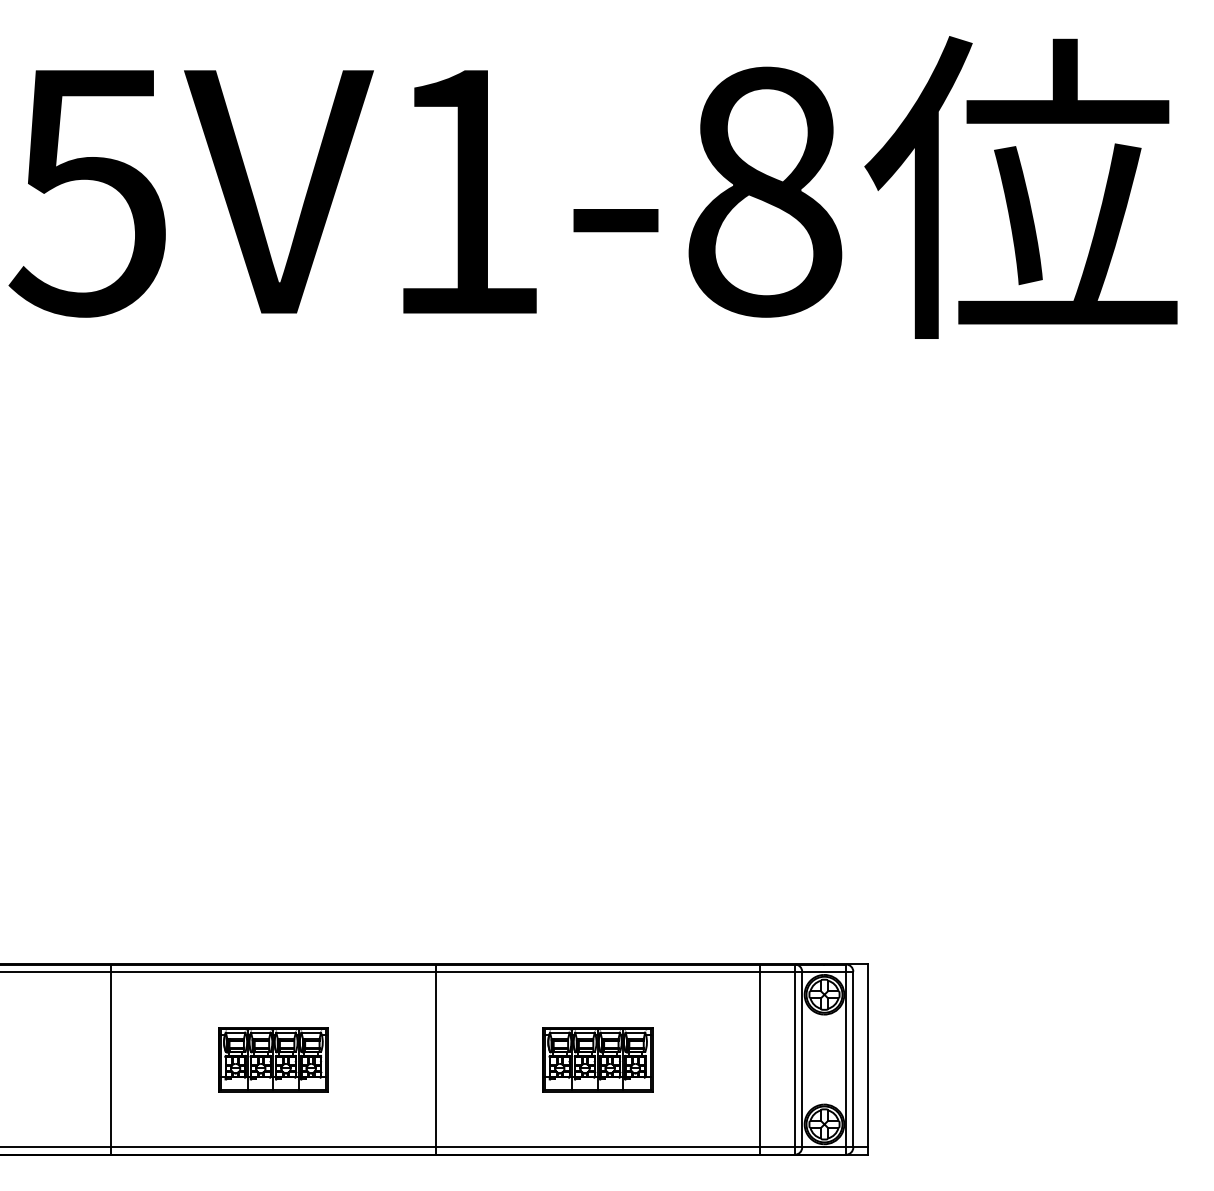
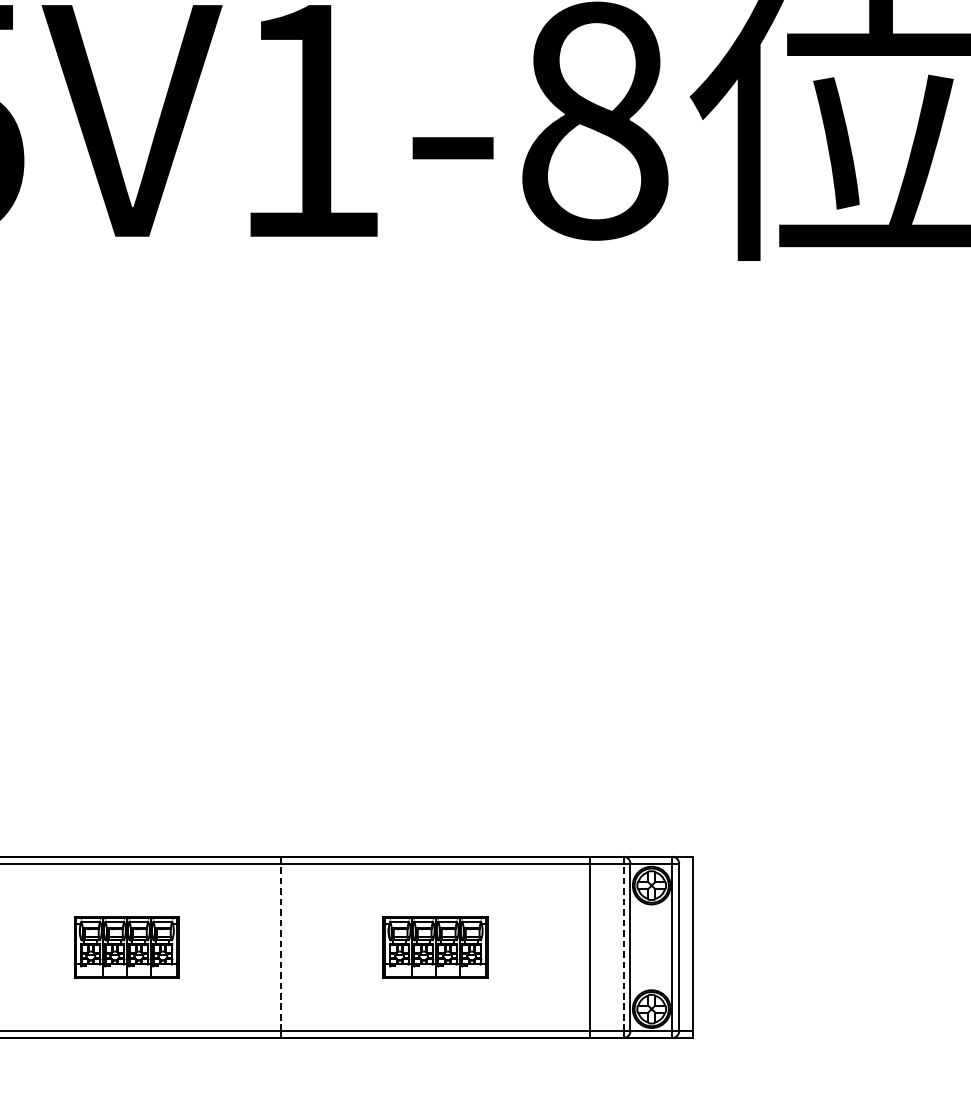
line: (435, 1059) -> (281, 947), solid -> dashed
line: (794, 1059) -> (623, 947), solid -> dashed

